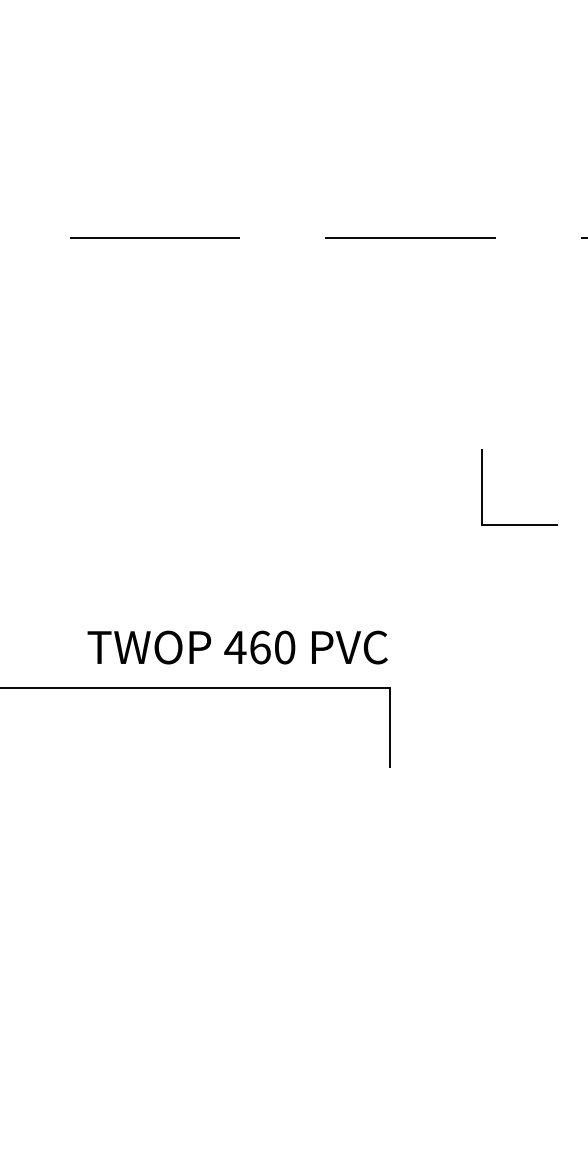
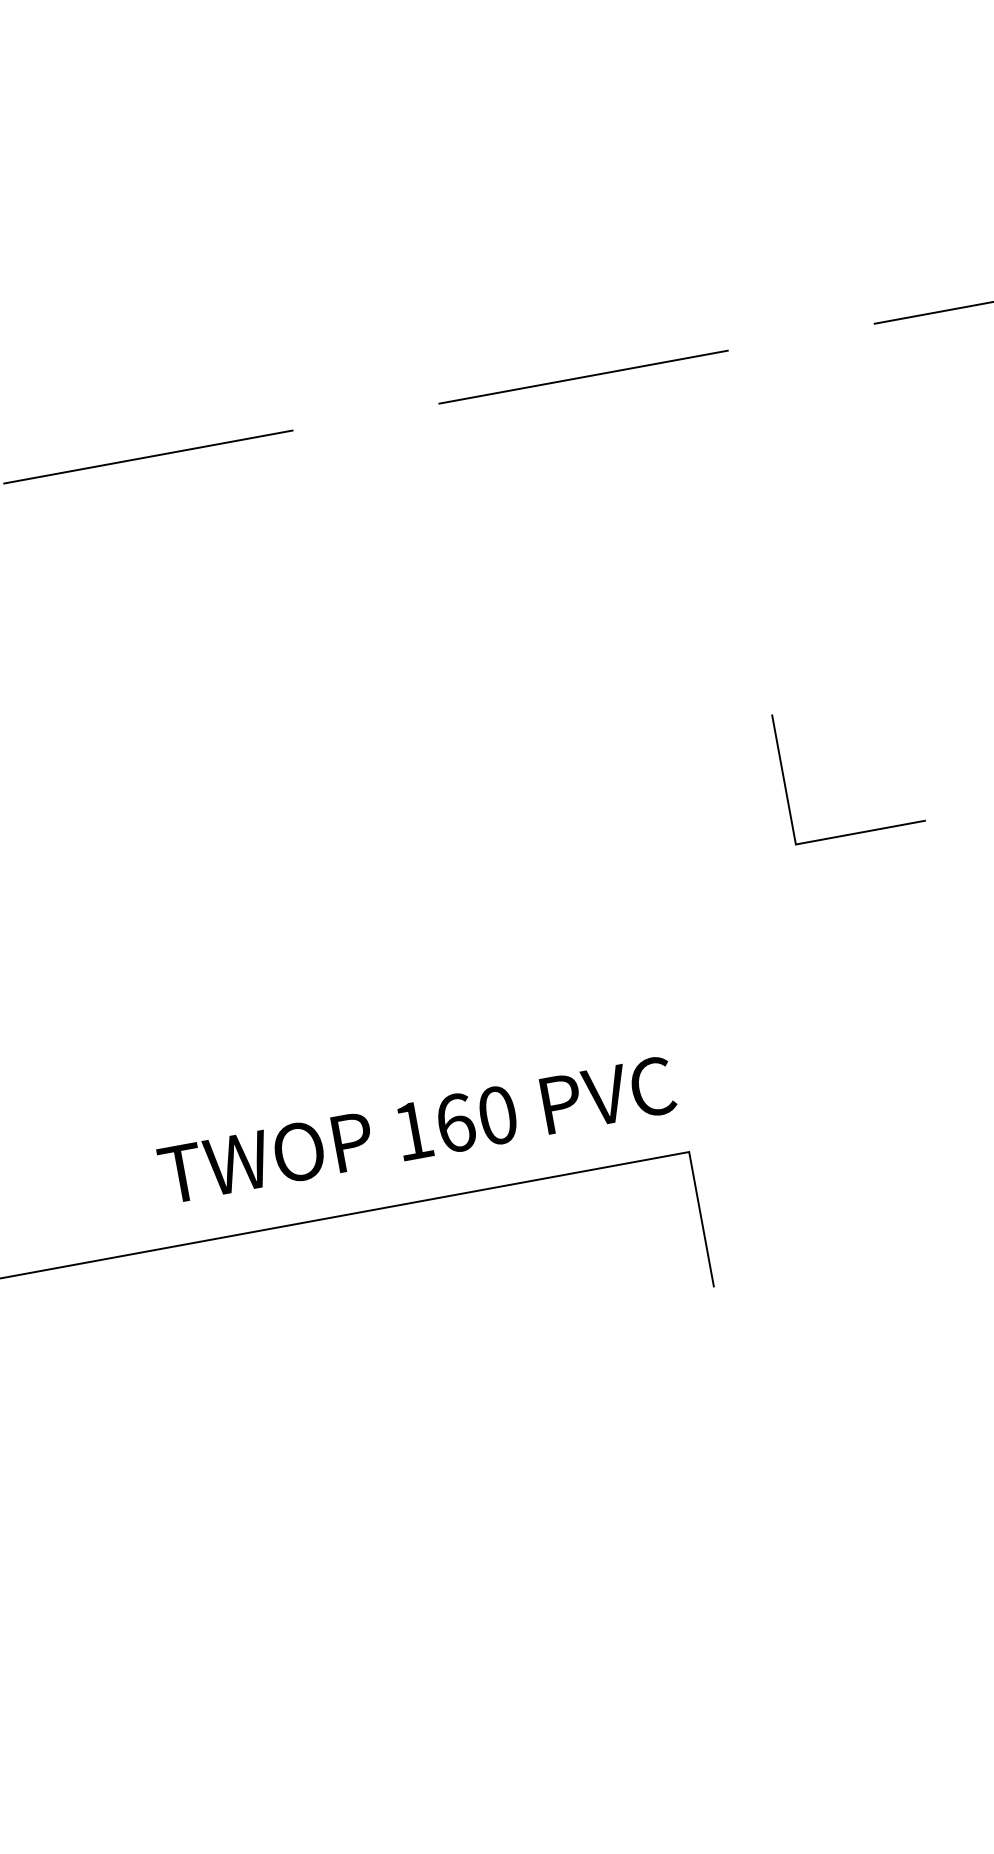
text: (235, 647) -> (413, 1130), 460 -> 160

